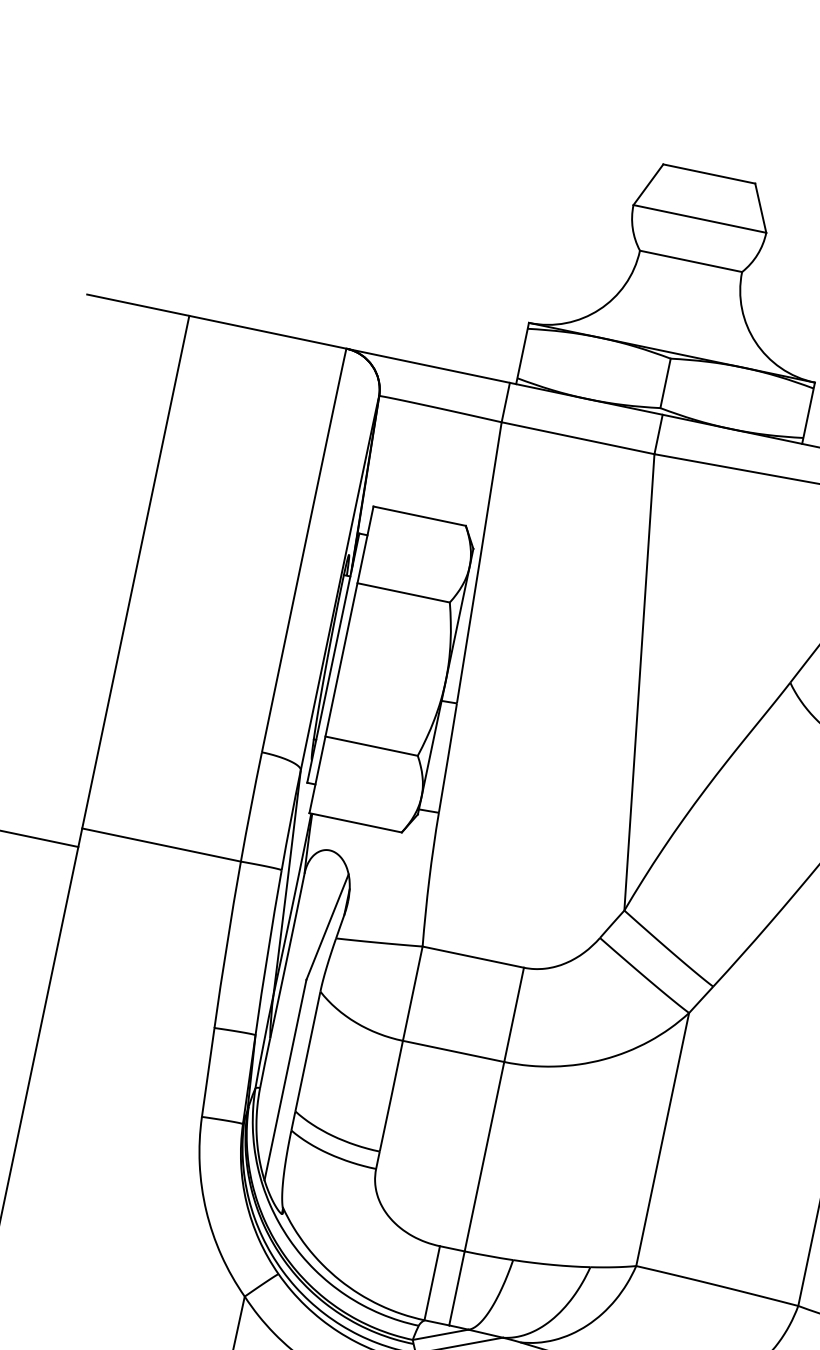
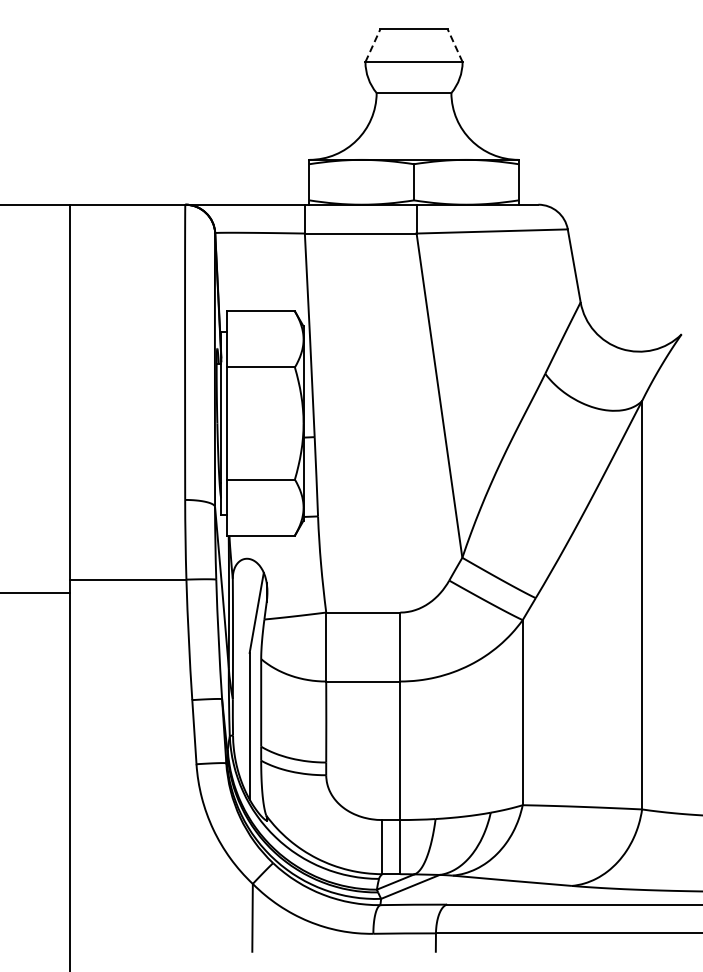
line: (649, 184) -> (373, 45), solid -> dashed
line: (759, 207) -> (454, 45), solid -> dashed

